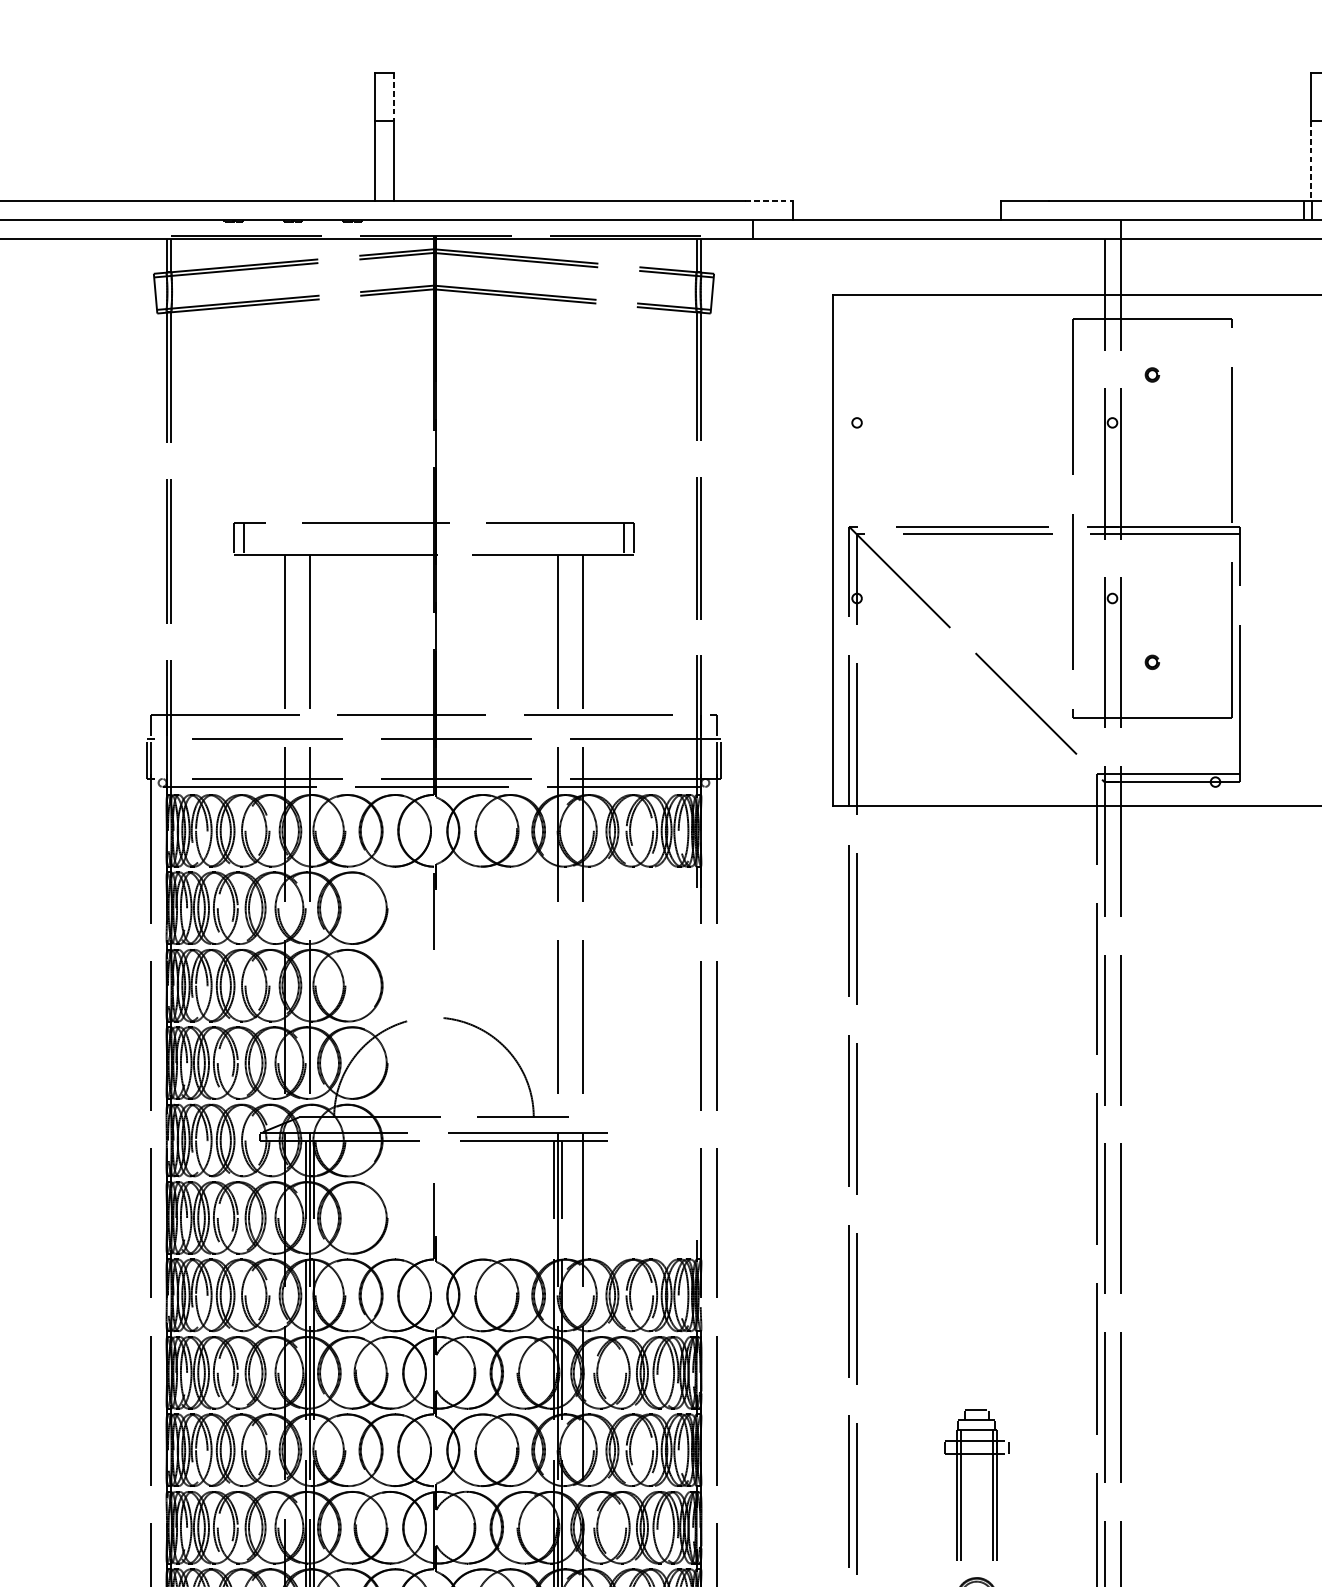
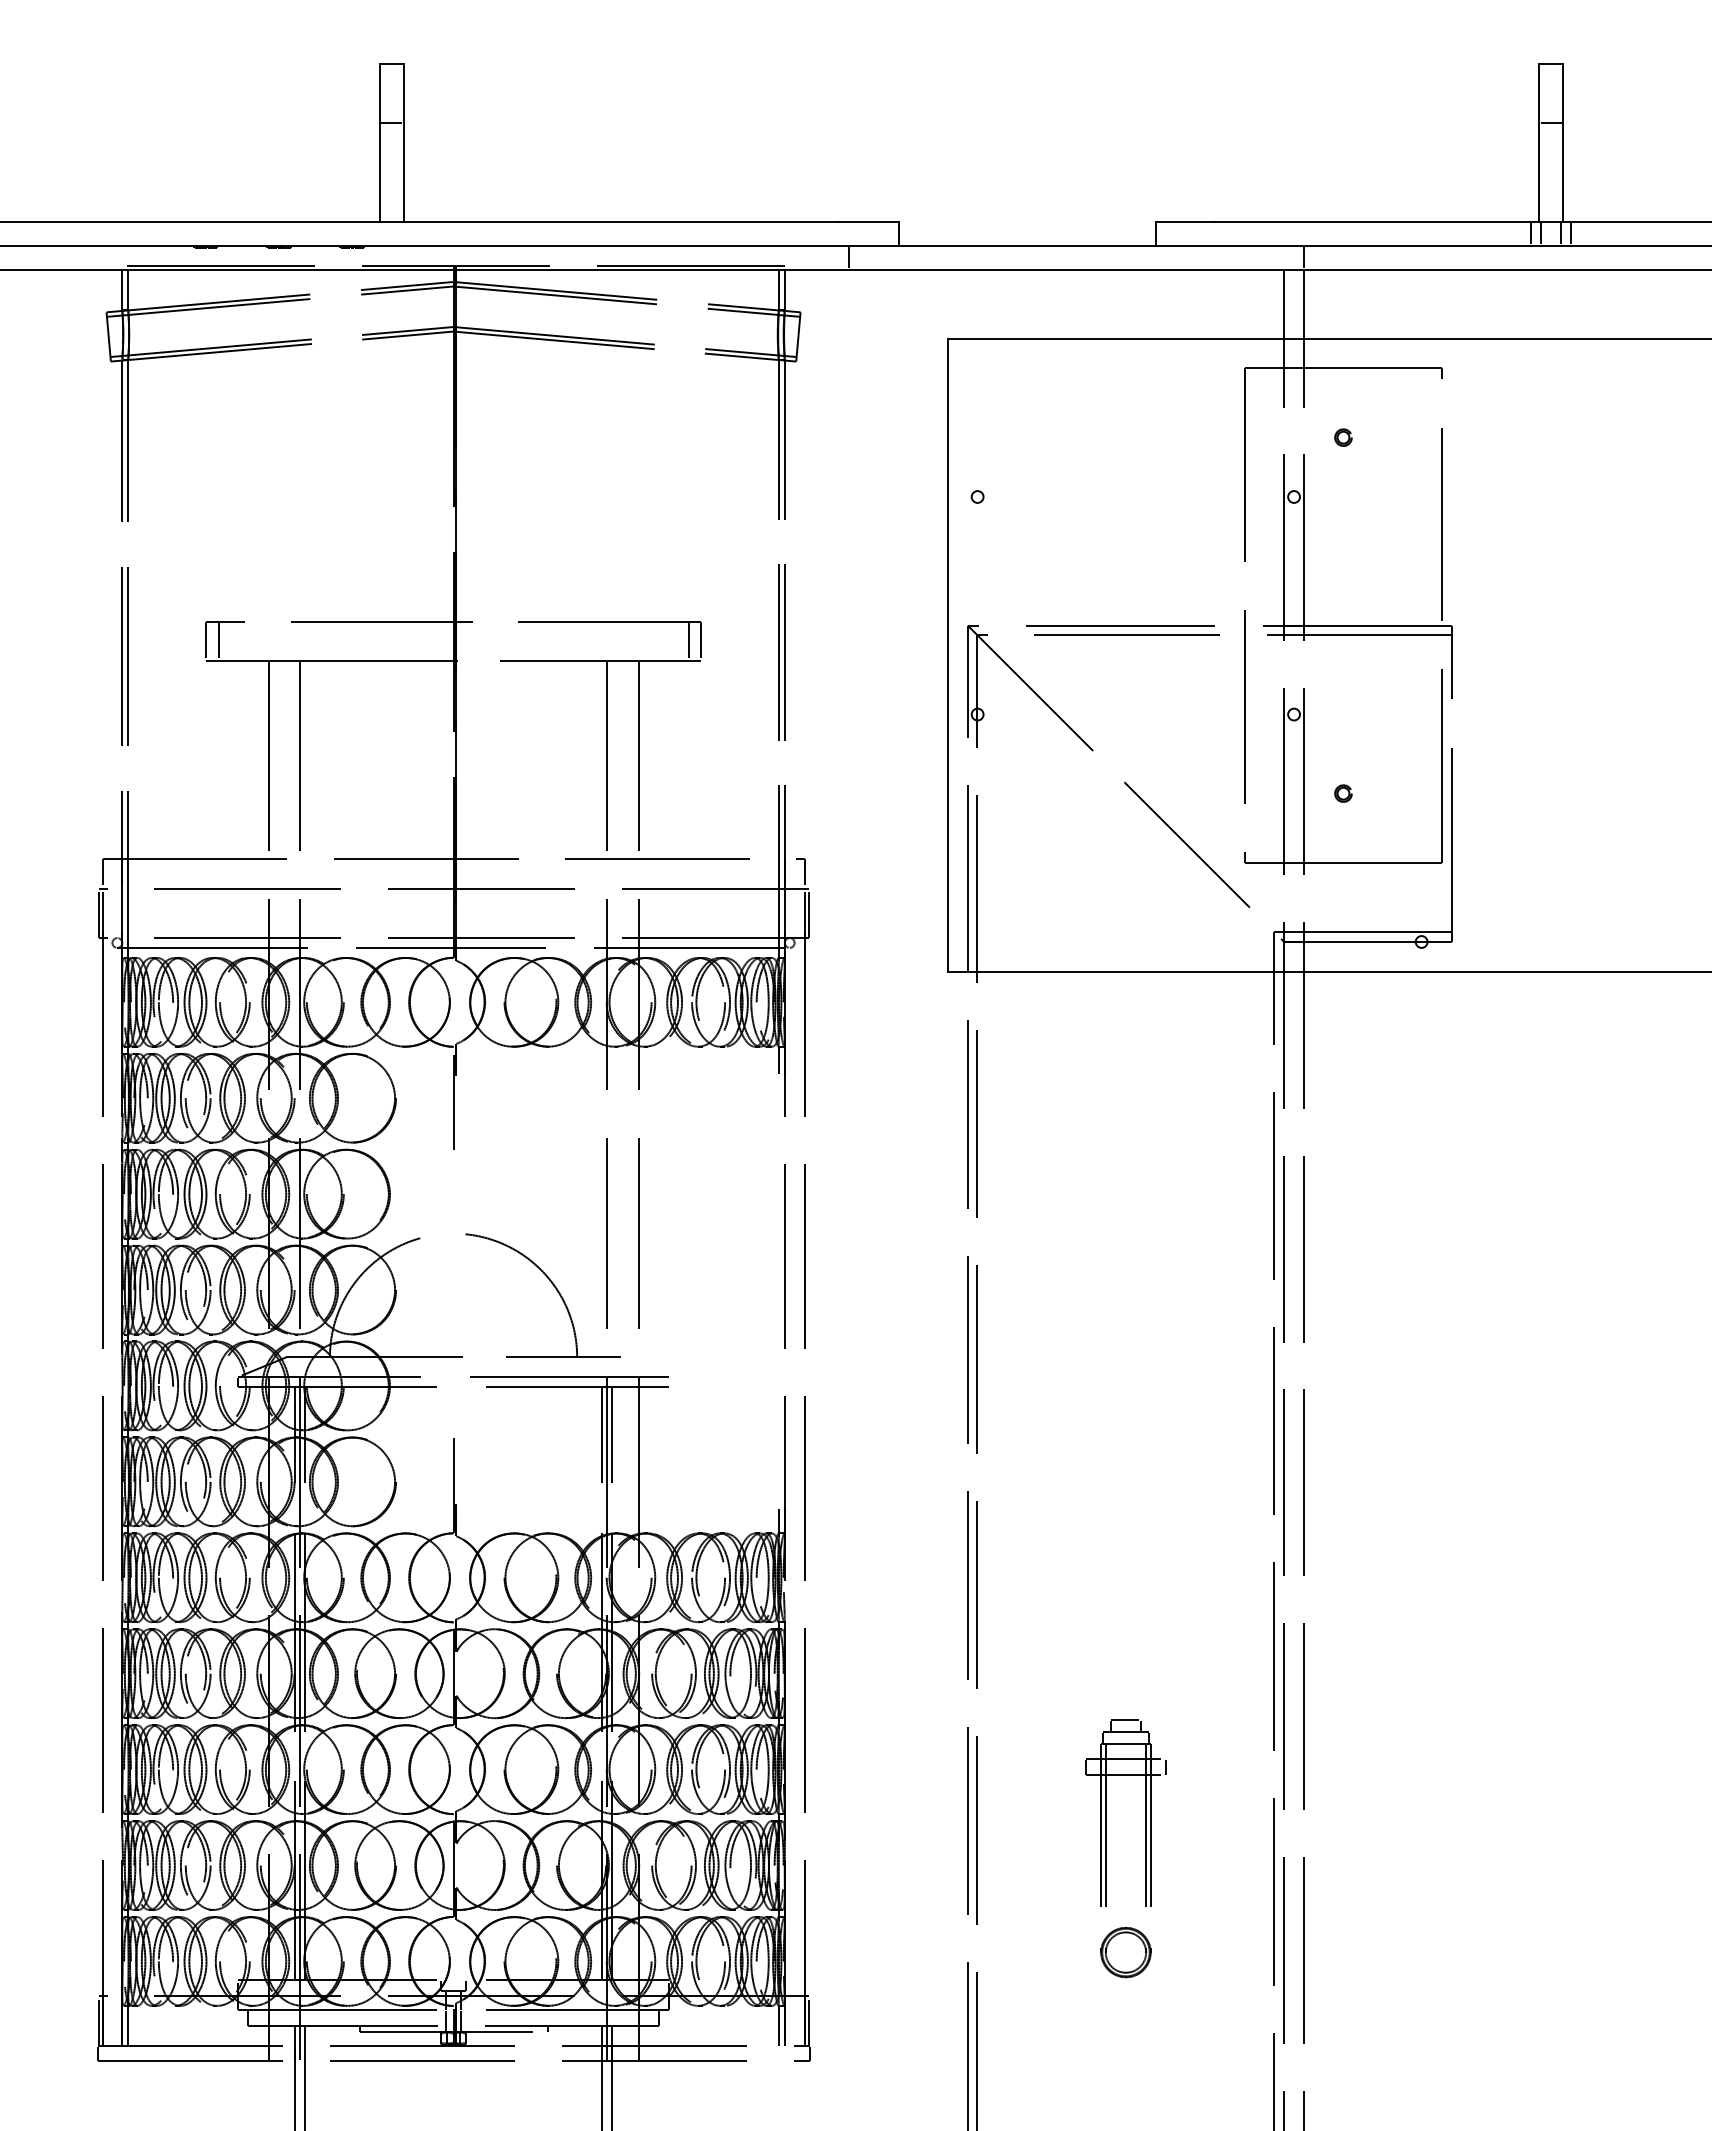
line: (394, 97) -> (404, 93), dashed -> solid
line: (1310, 161) -> (1539, 173), dashed -> solid
line: (768, 201) -> (868, 222), dashed -> solid

